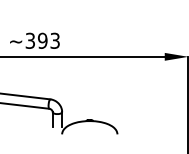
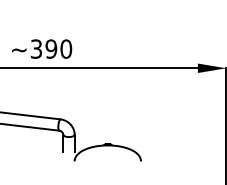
text: (55, 40) -> (66, 48), ~393 -> ~390

